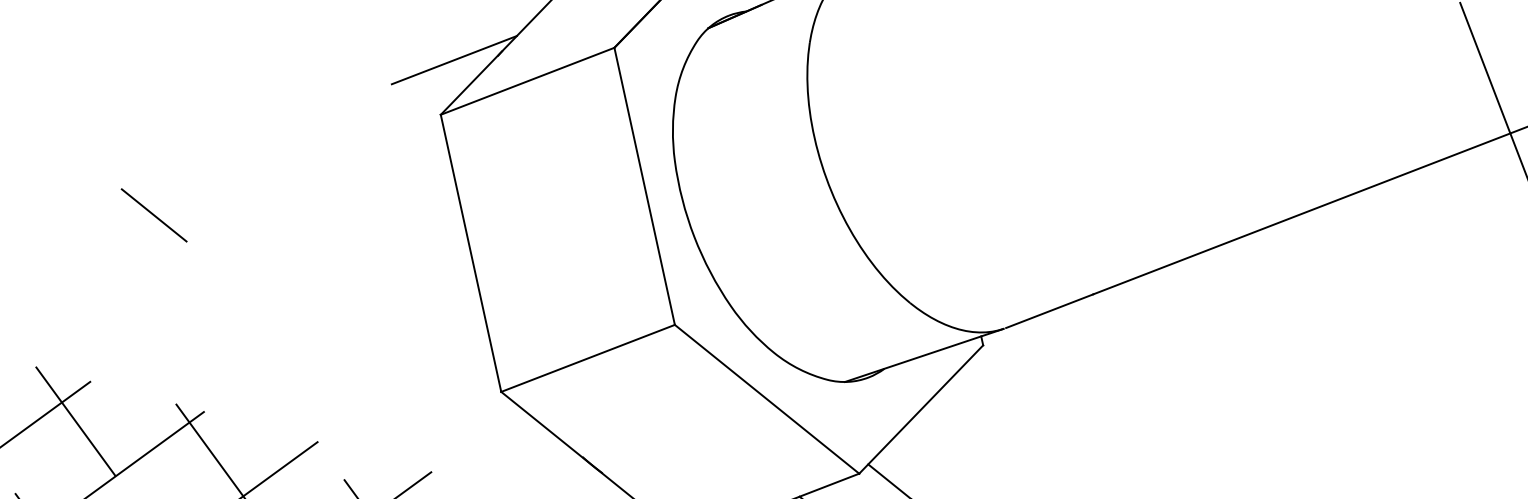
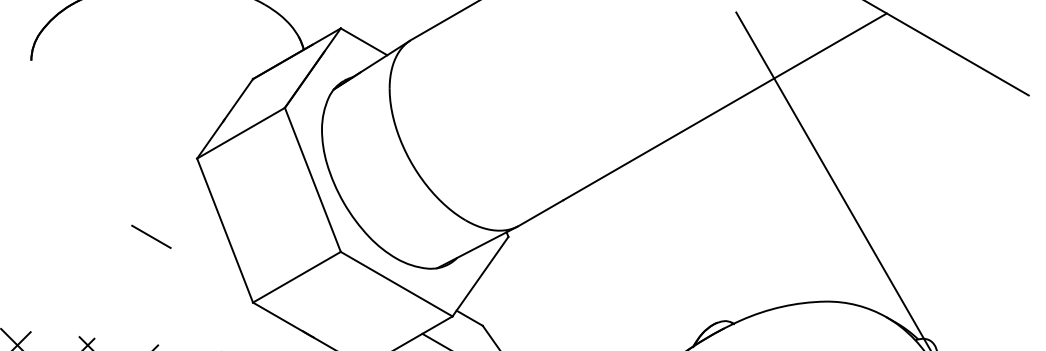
line: (453, 59) -> (199, 127), removed
line: (154, 214) -> (151, 236), moved

